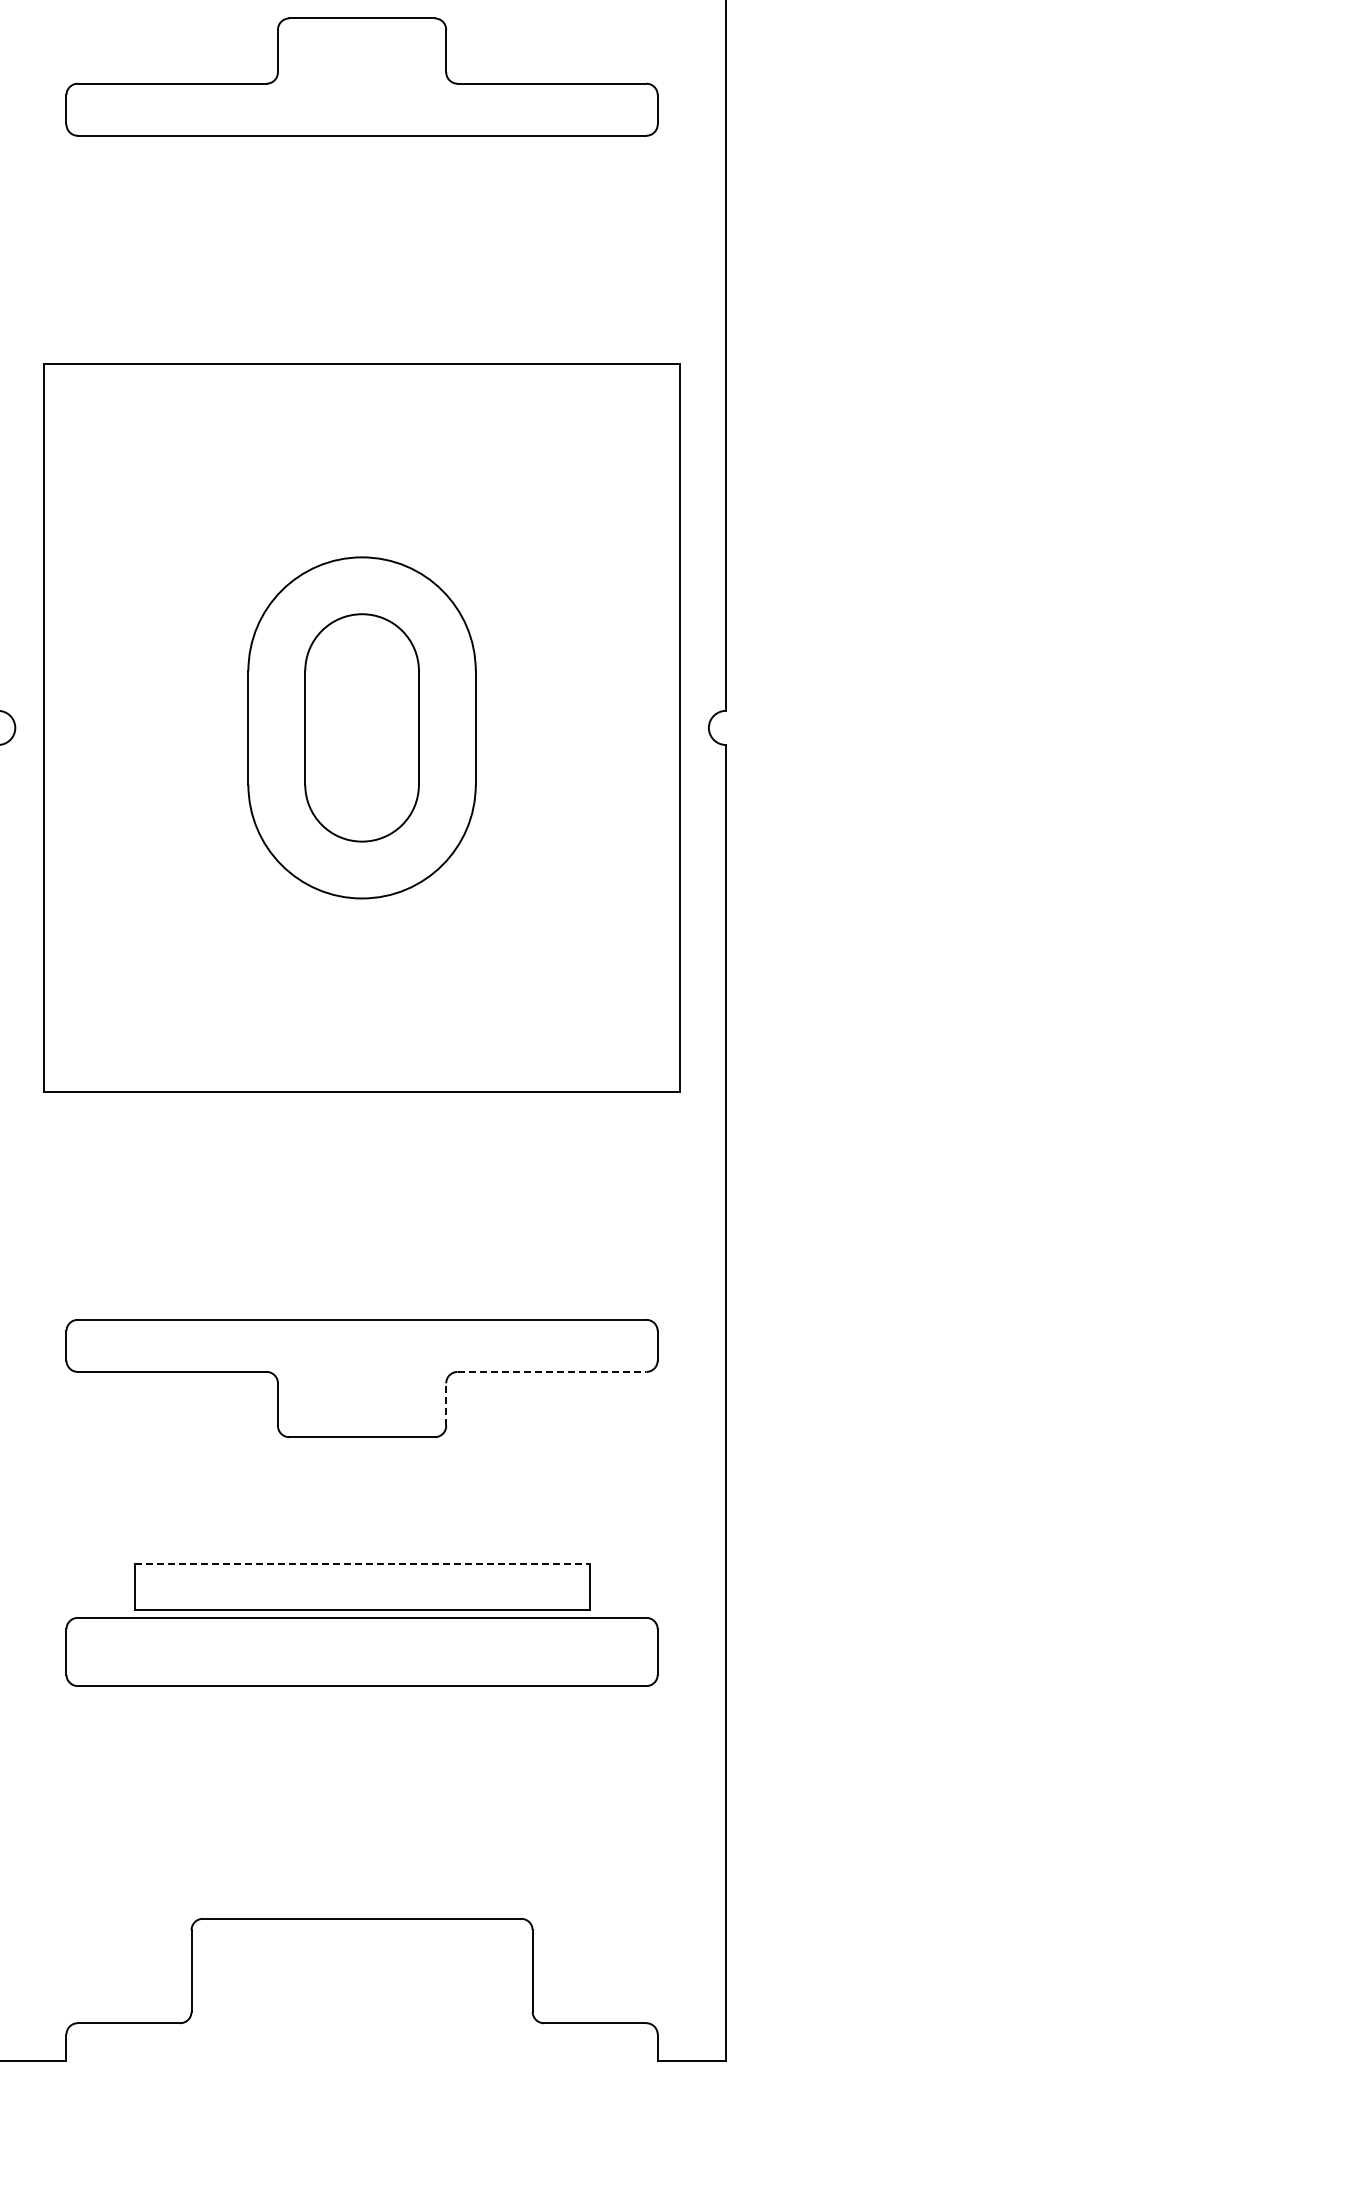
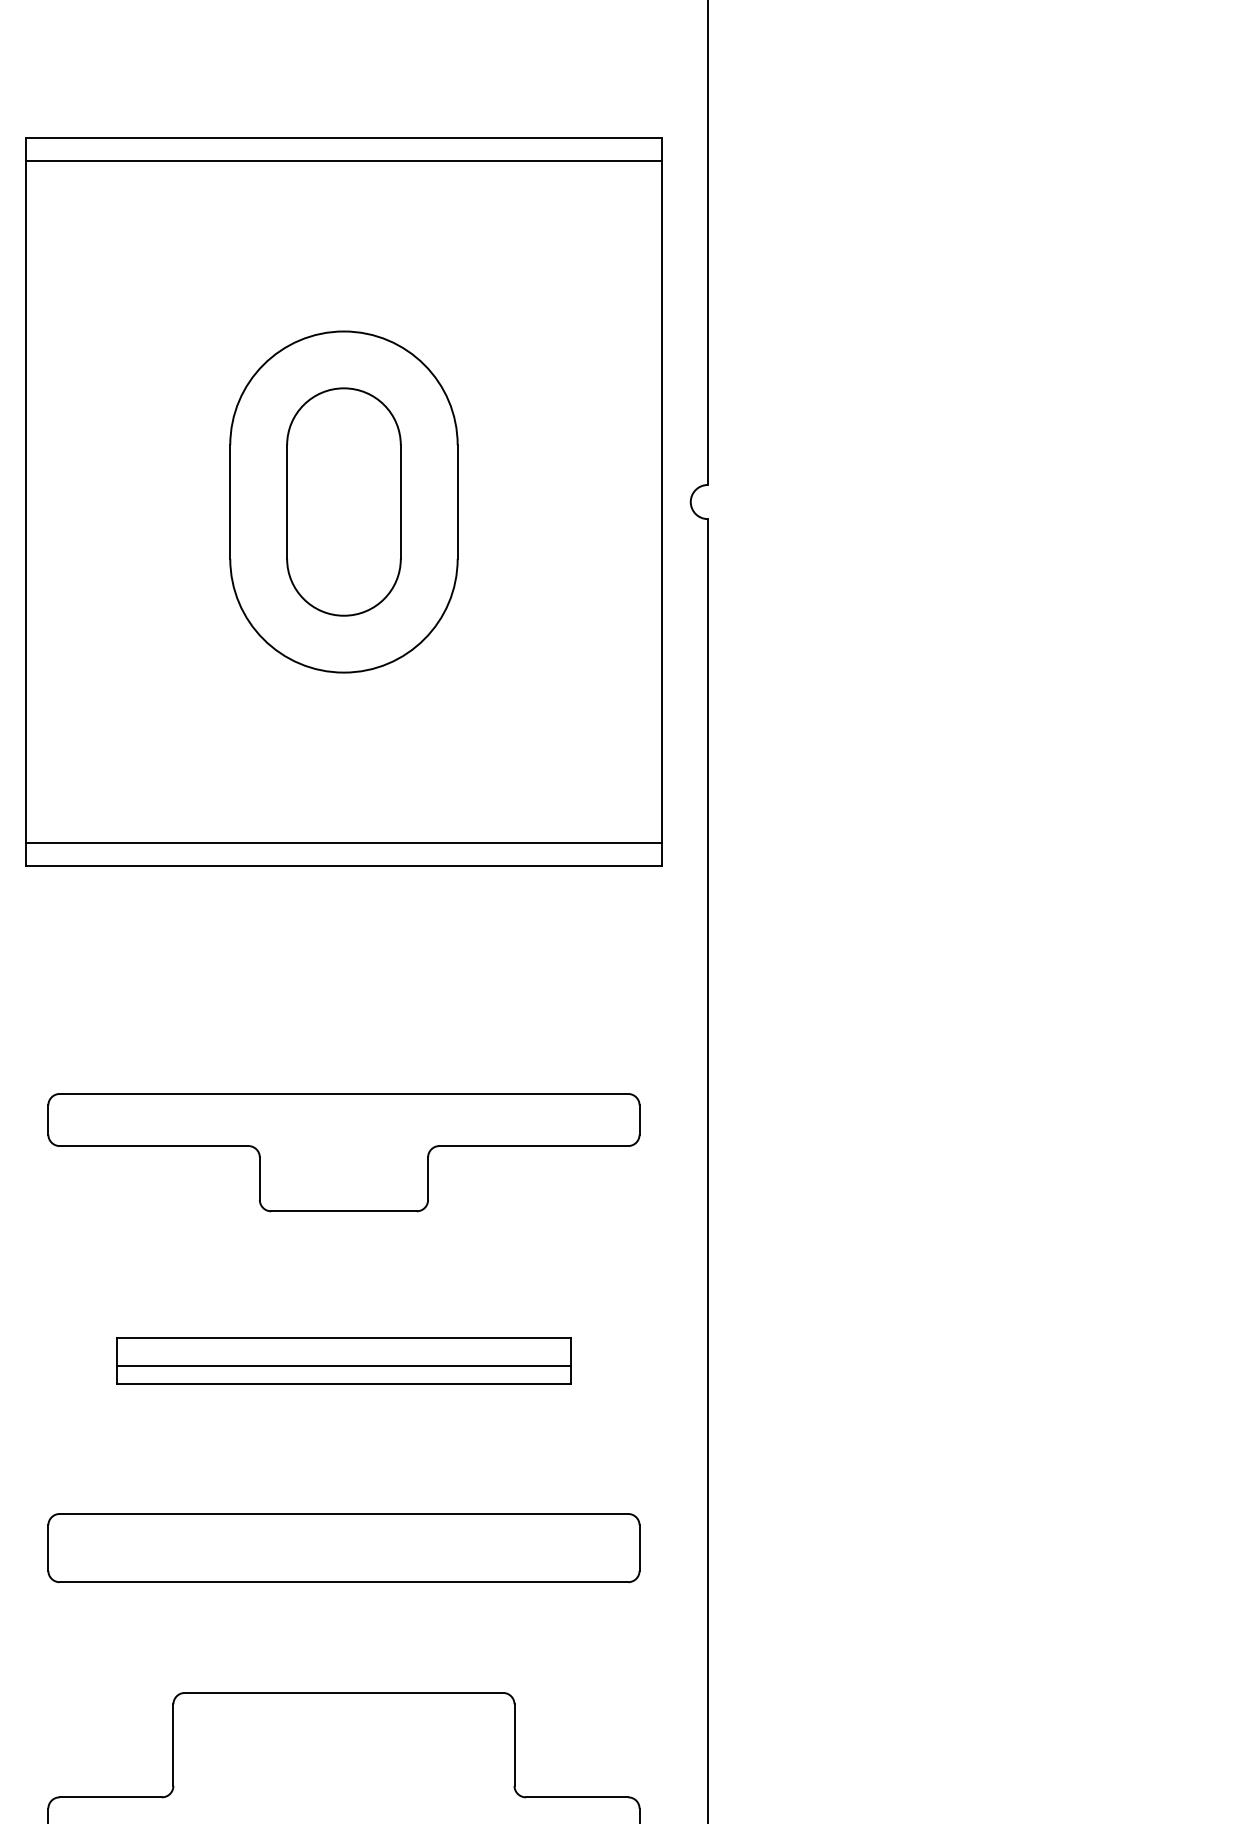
line: (361, 386) -> (343, 160), added
line: (361, 1069) -> (343, 843), added
line: (552, 1371) -> (534, 1145), dashed -> solid
line: (446, 1404) -> (428, 1178), dashed -> solid
line: (362, 1563) -> (344, 1337), dashed -> solid
line: (361, 1591) -> (343, 1365), added
part: (361, 1651) -> (343, 1547), moved

